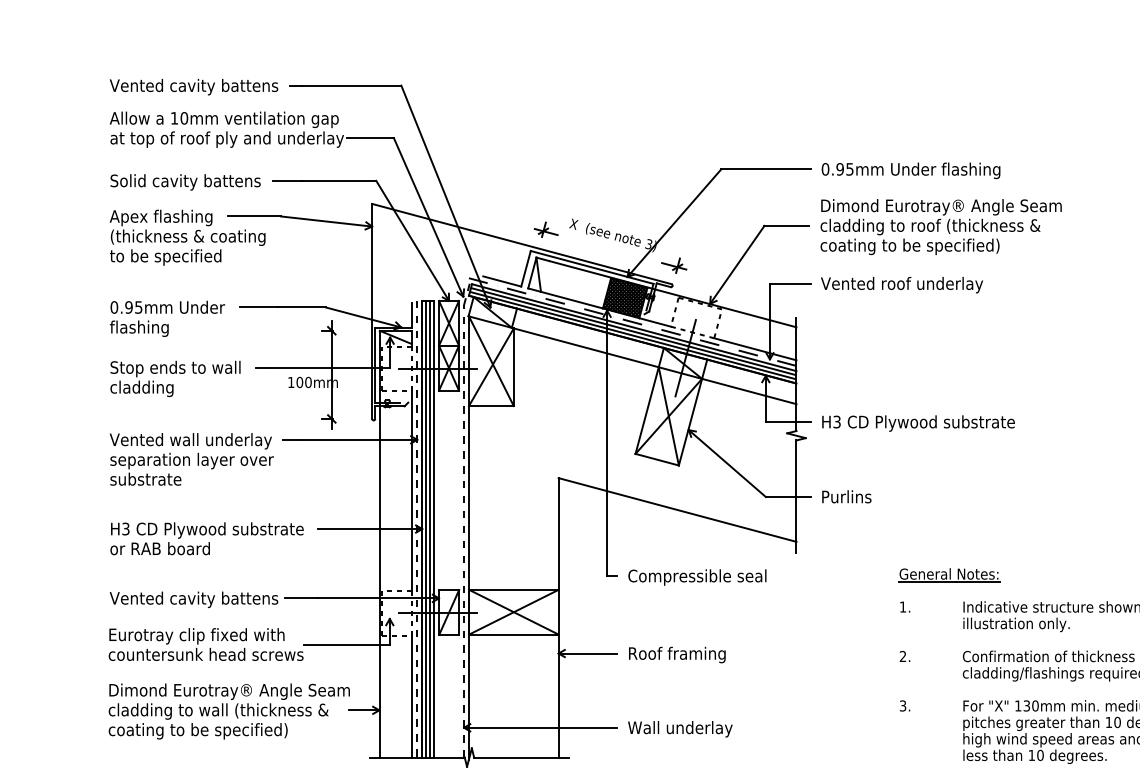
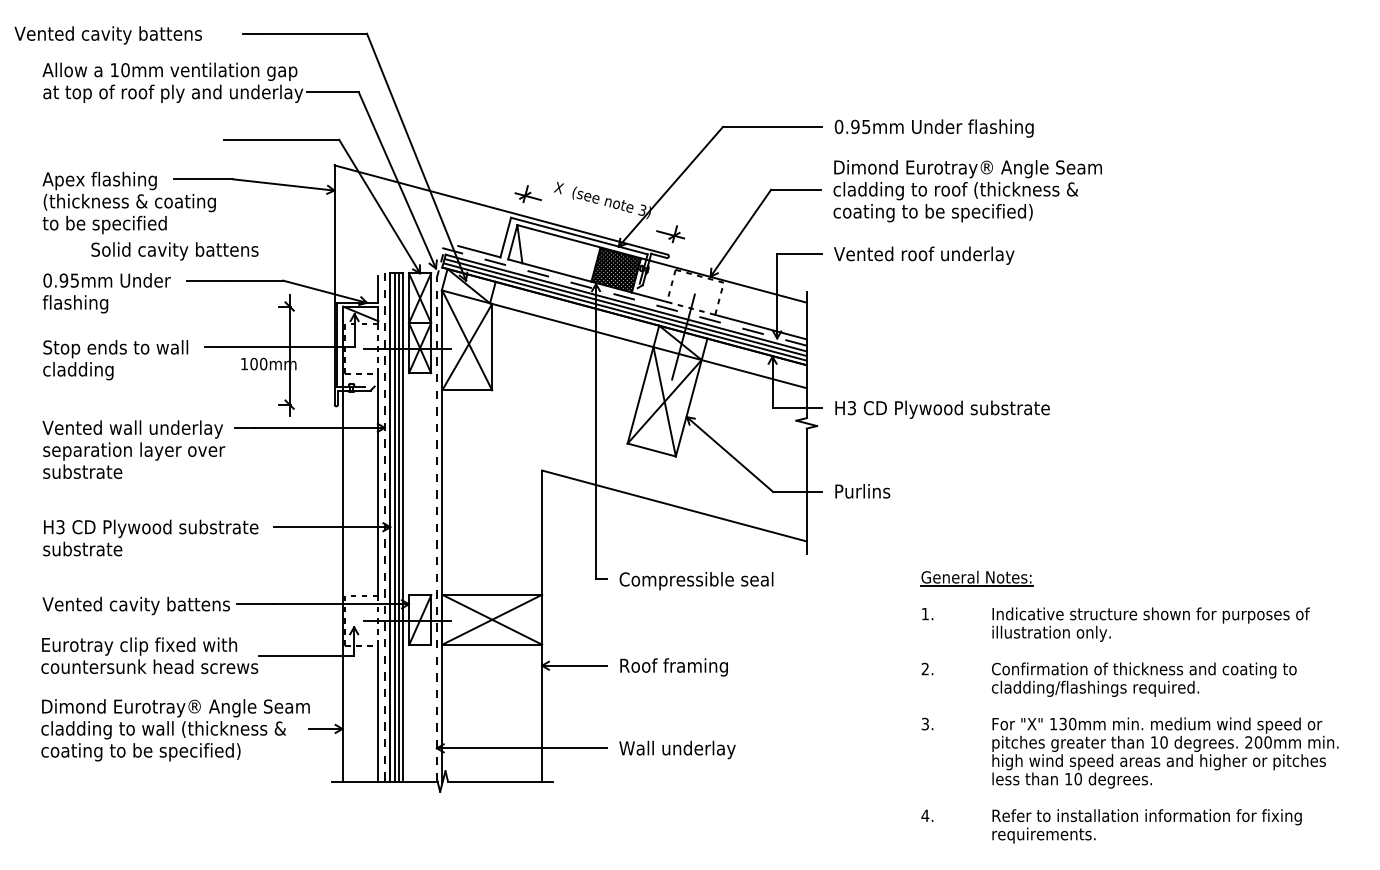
text: (193, 87) -> (107, 35), moved
text: (185, 182) -> (174, 251), moved
text: (160, 548) -> (98, 548), or RAB board -> substrate

